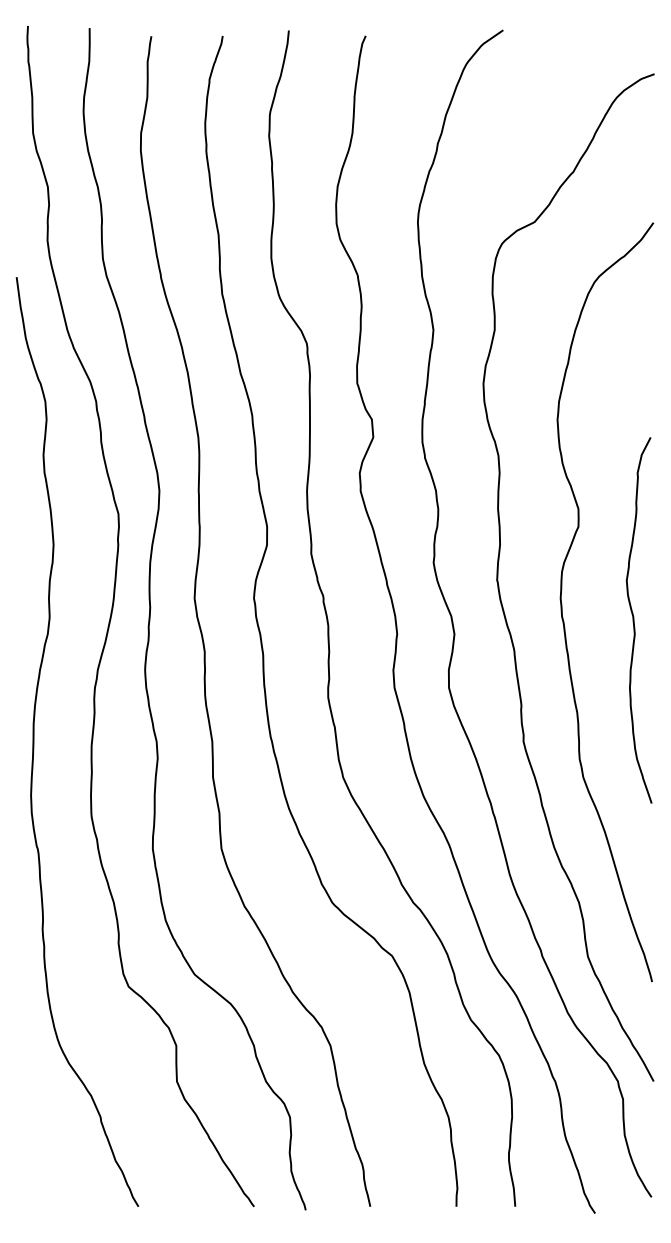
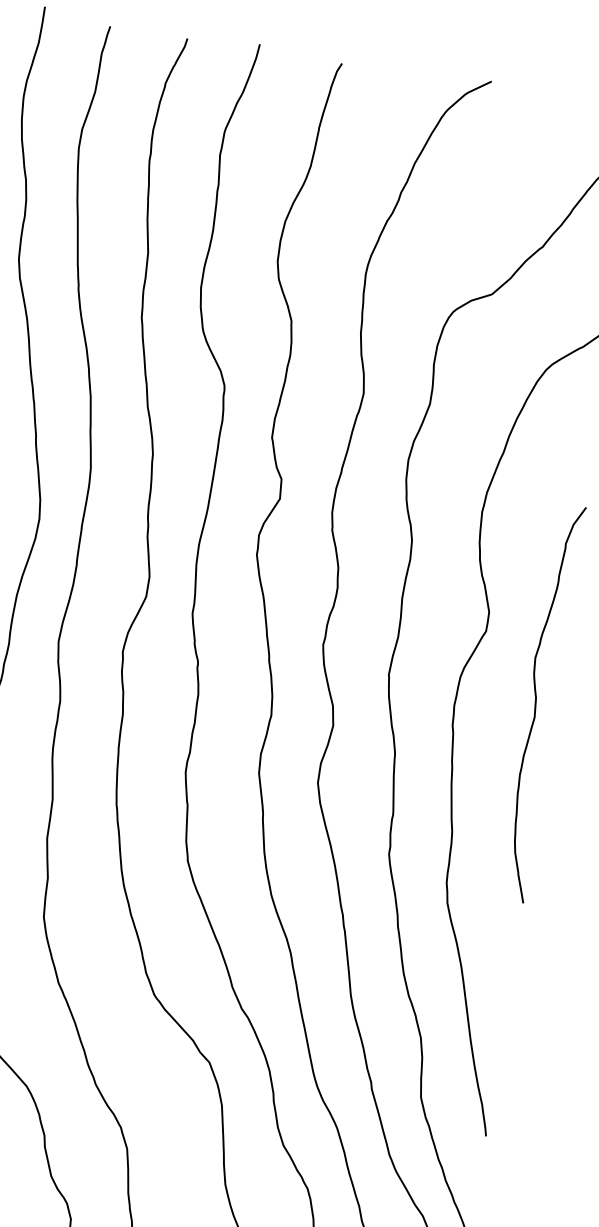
curve: (634, 620) -> (536, 702), moved

